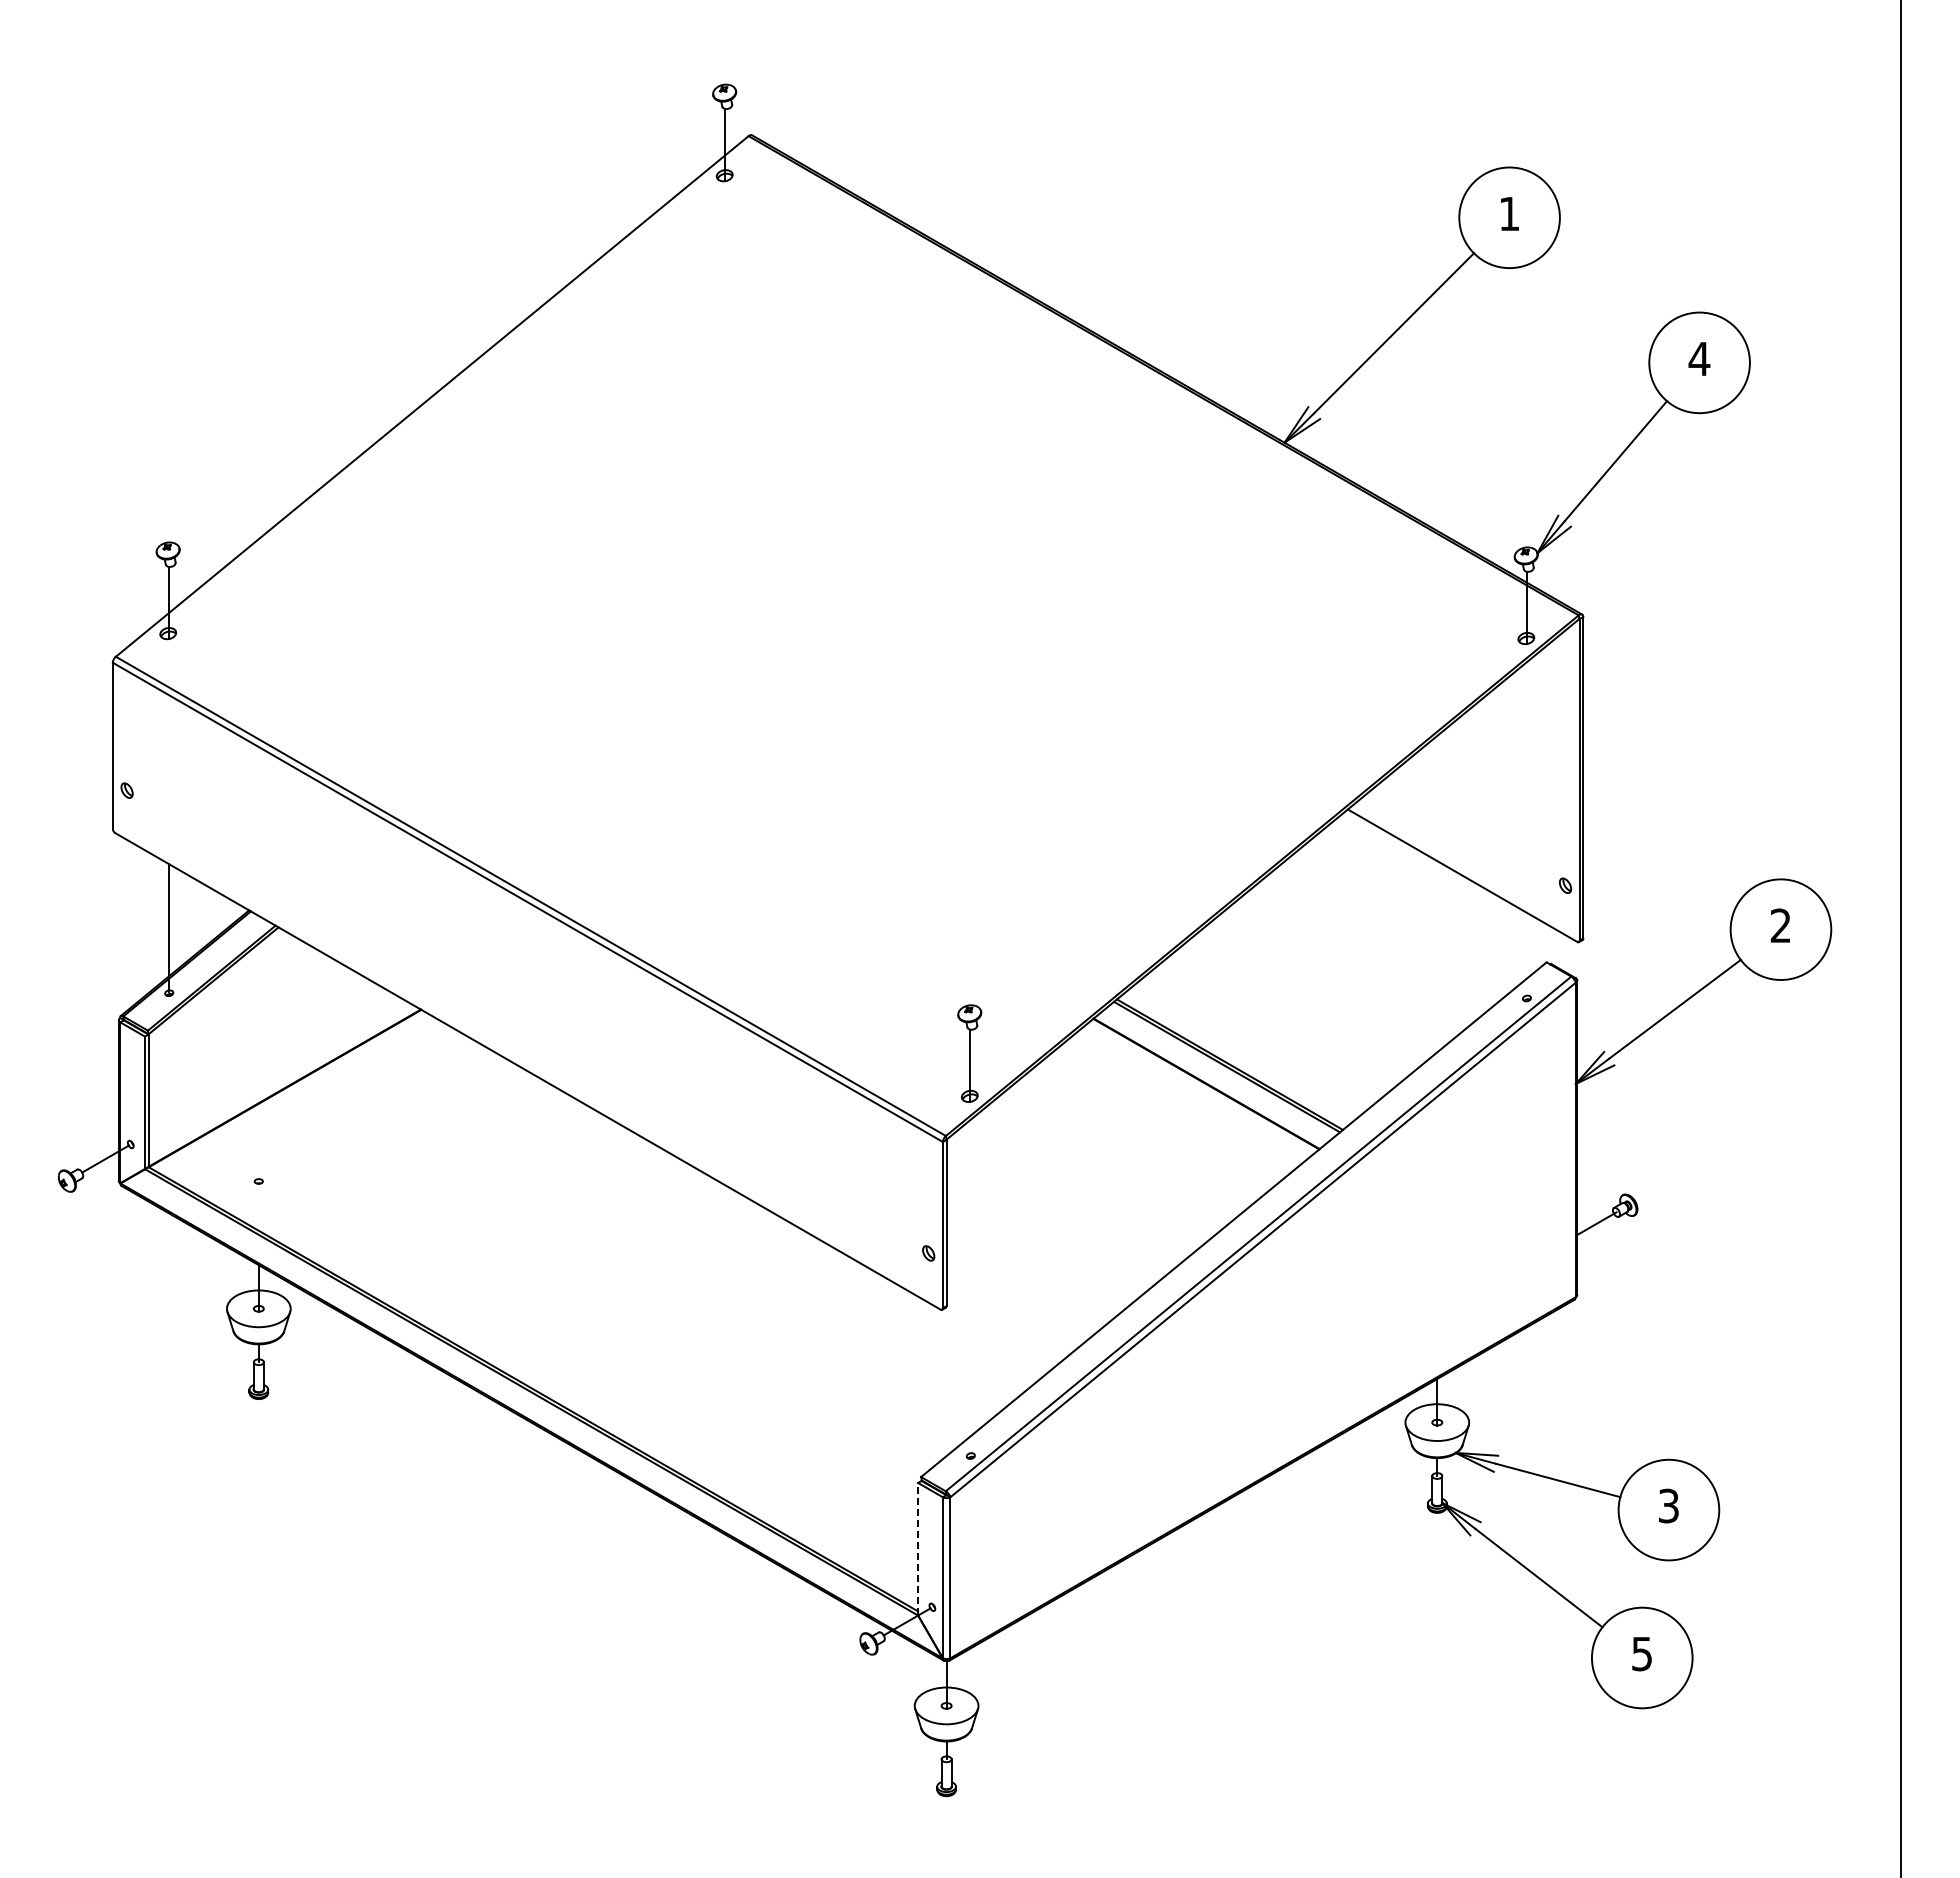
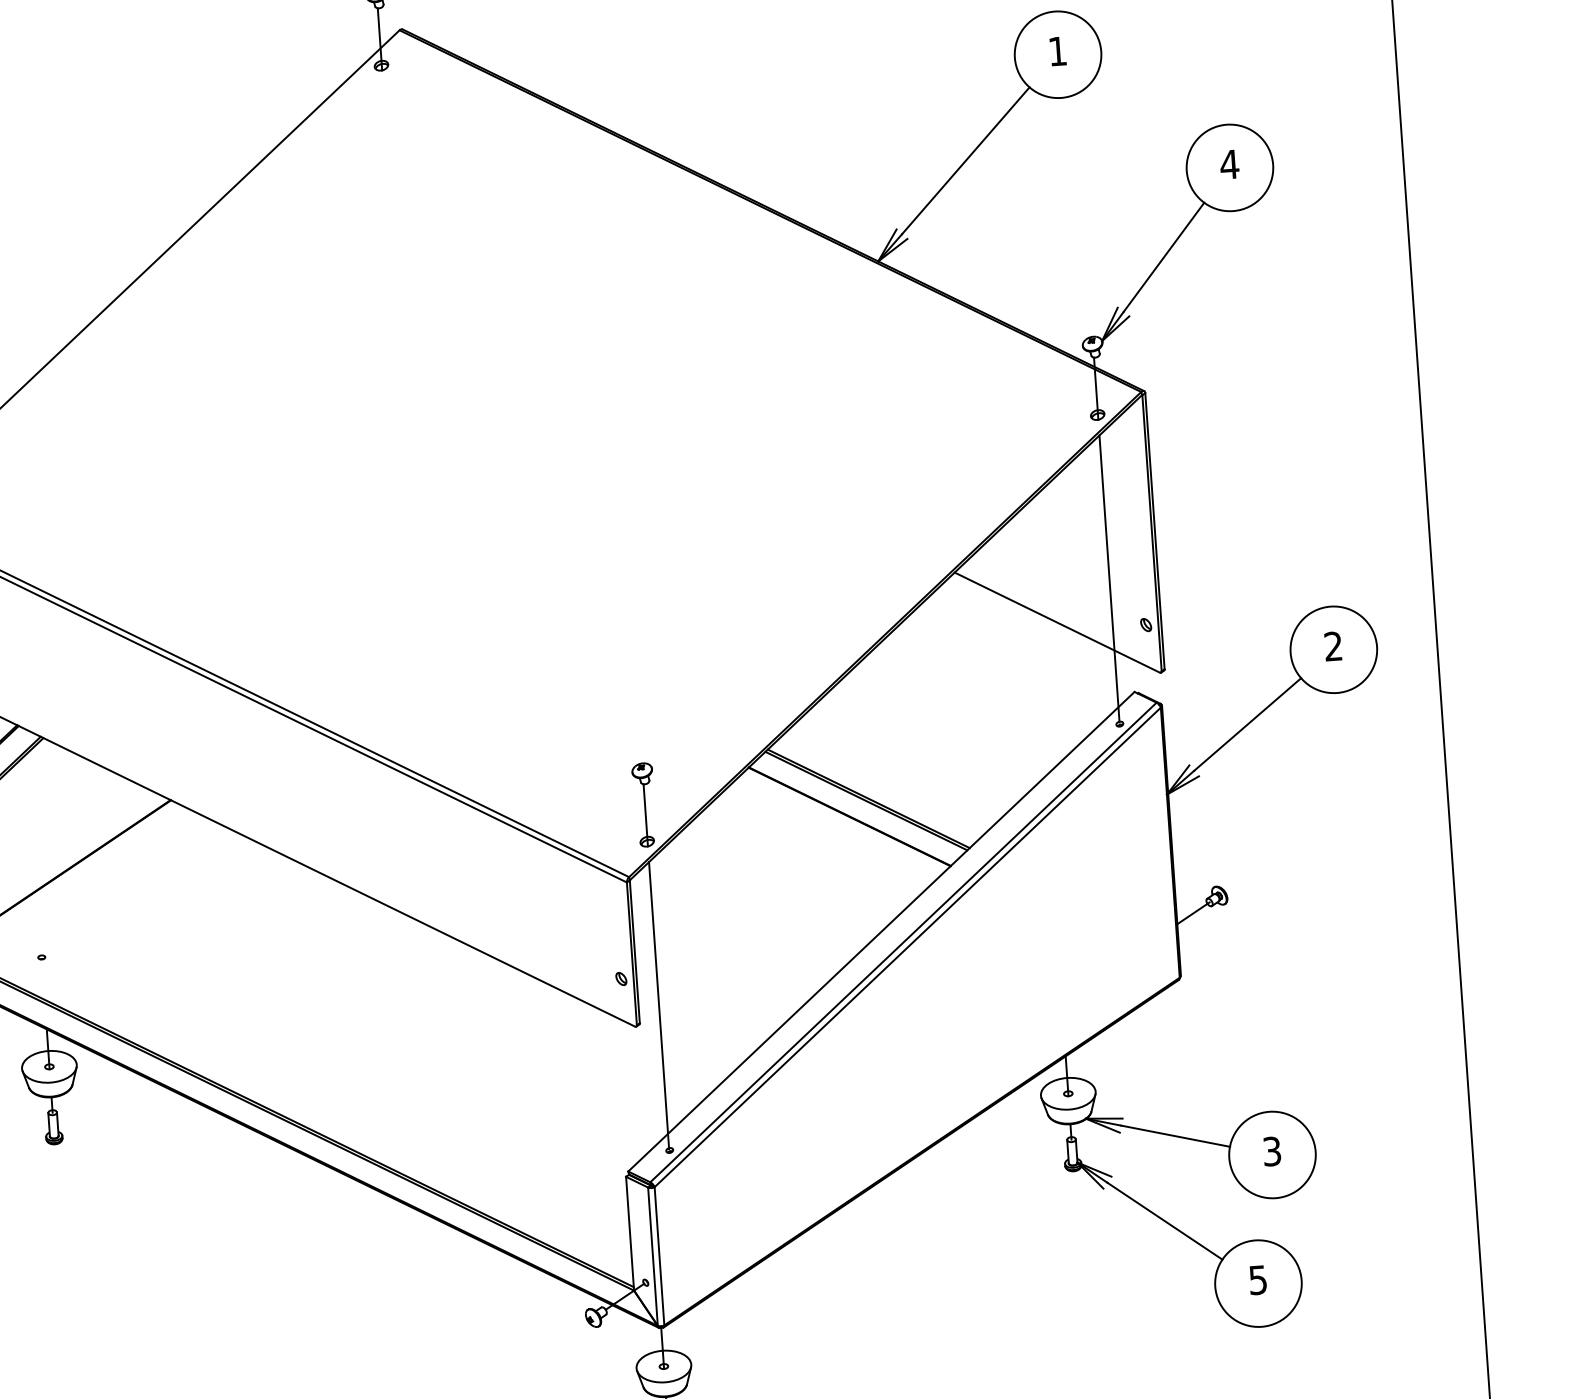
line: (1526, 829) -> (1109, 579), added
line: (970, 1287) -> (659, 1005), added
line: (918, 1548) -> (630, 1233), dashed -> solid

